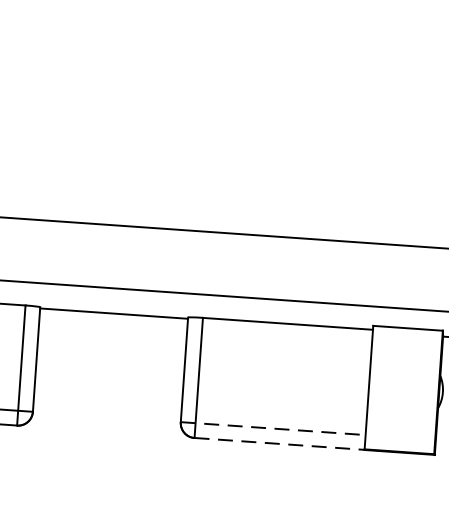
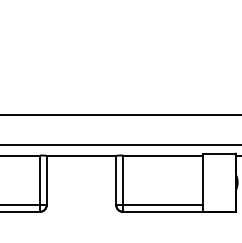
line: (275, 427) -> (160, 204), dashed -> solid
line: (280, 443) -> (163, 211), dashed -> solid

